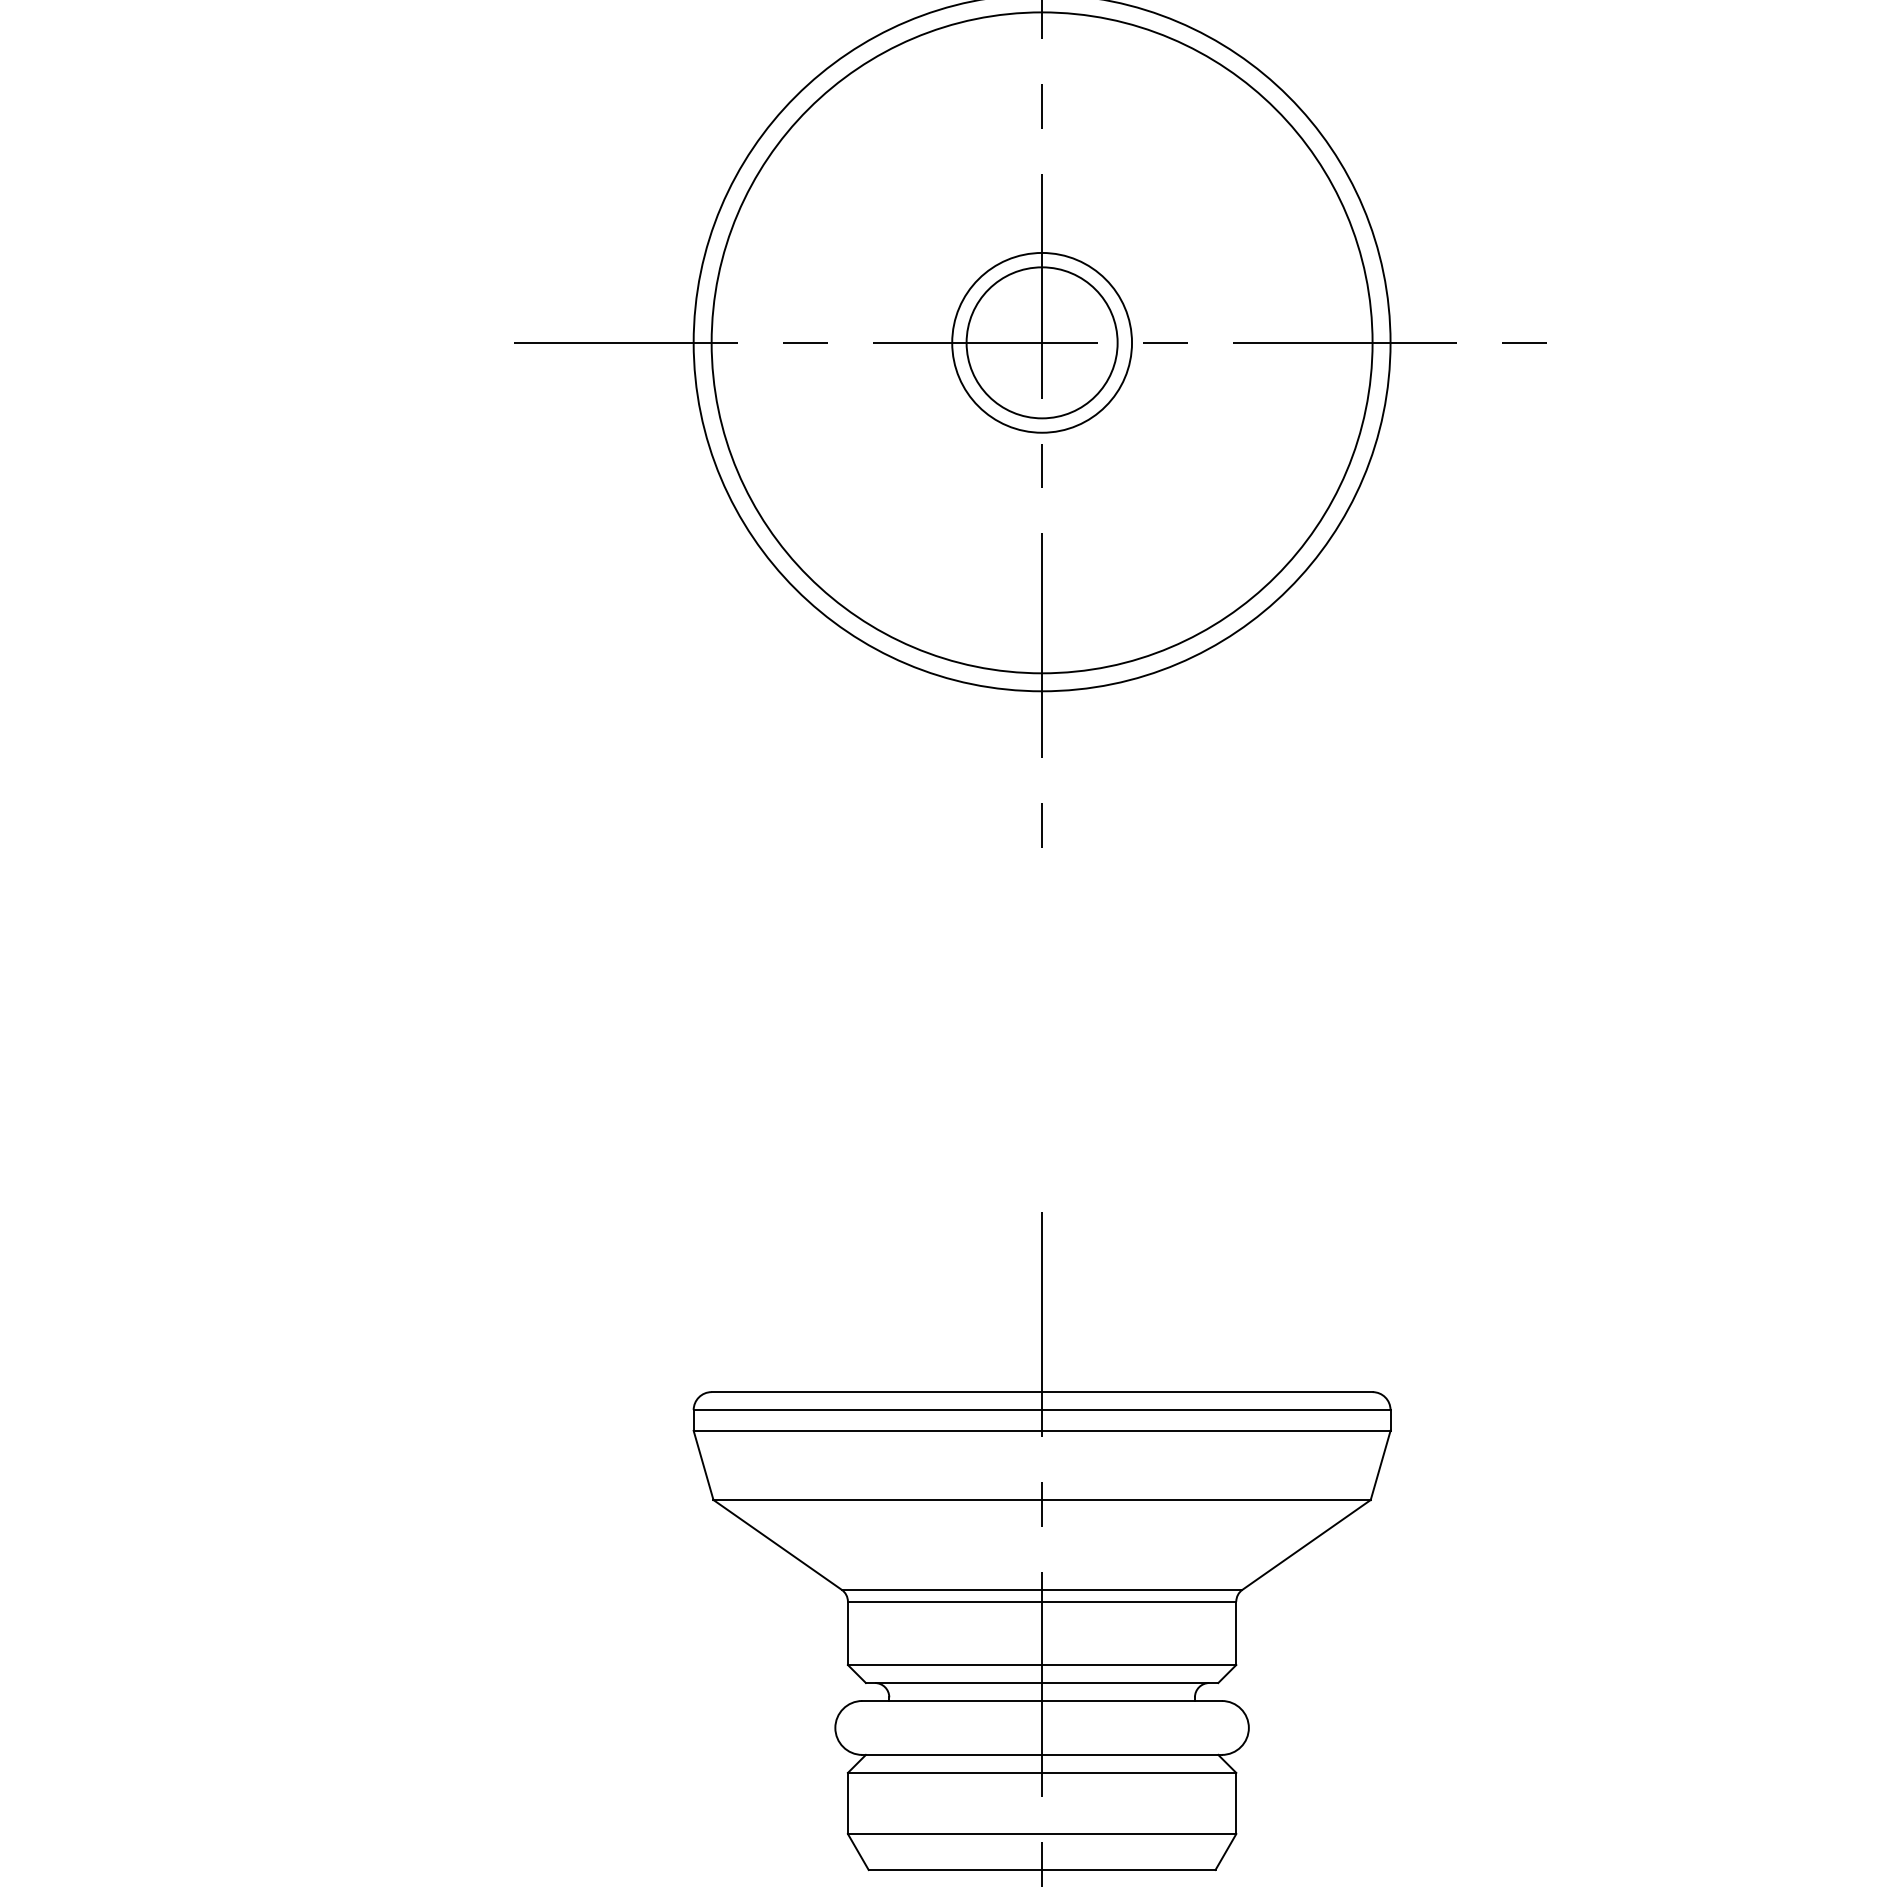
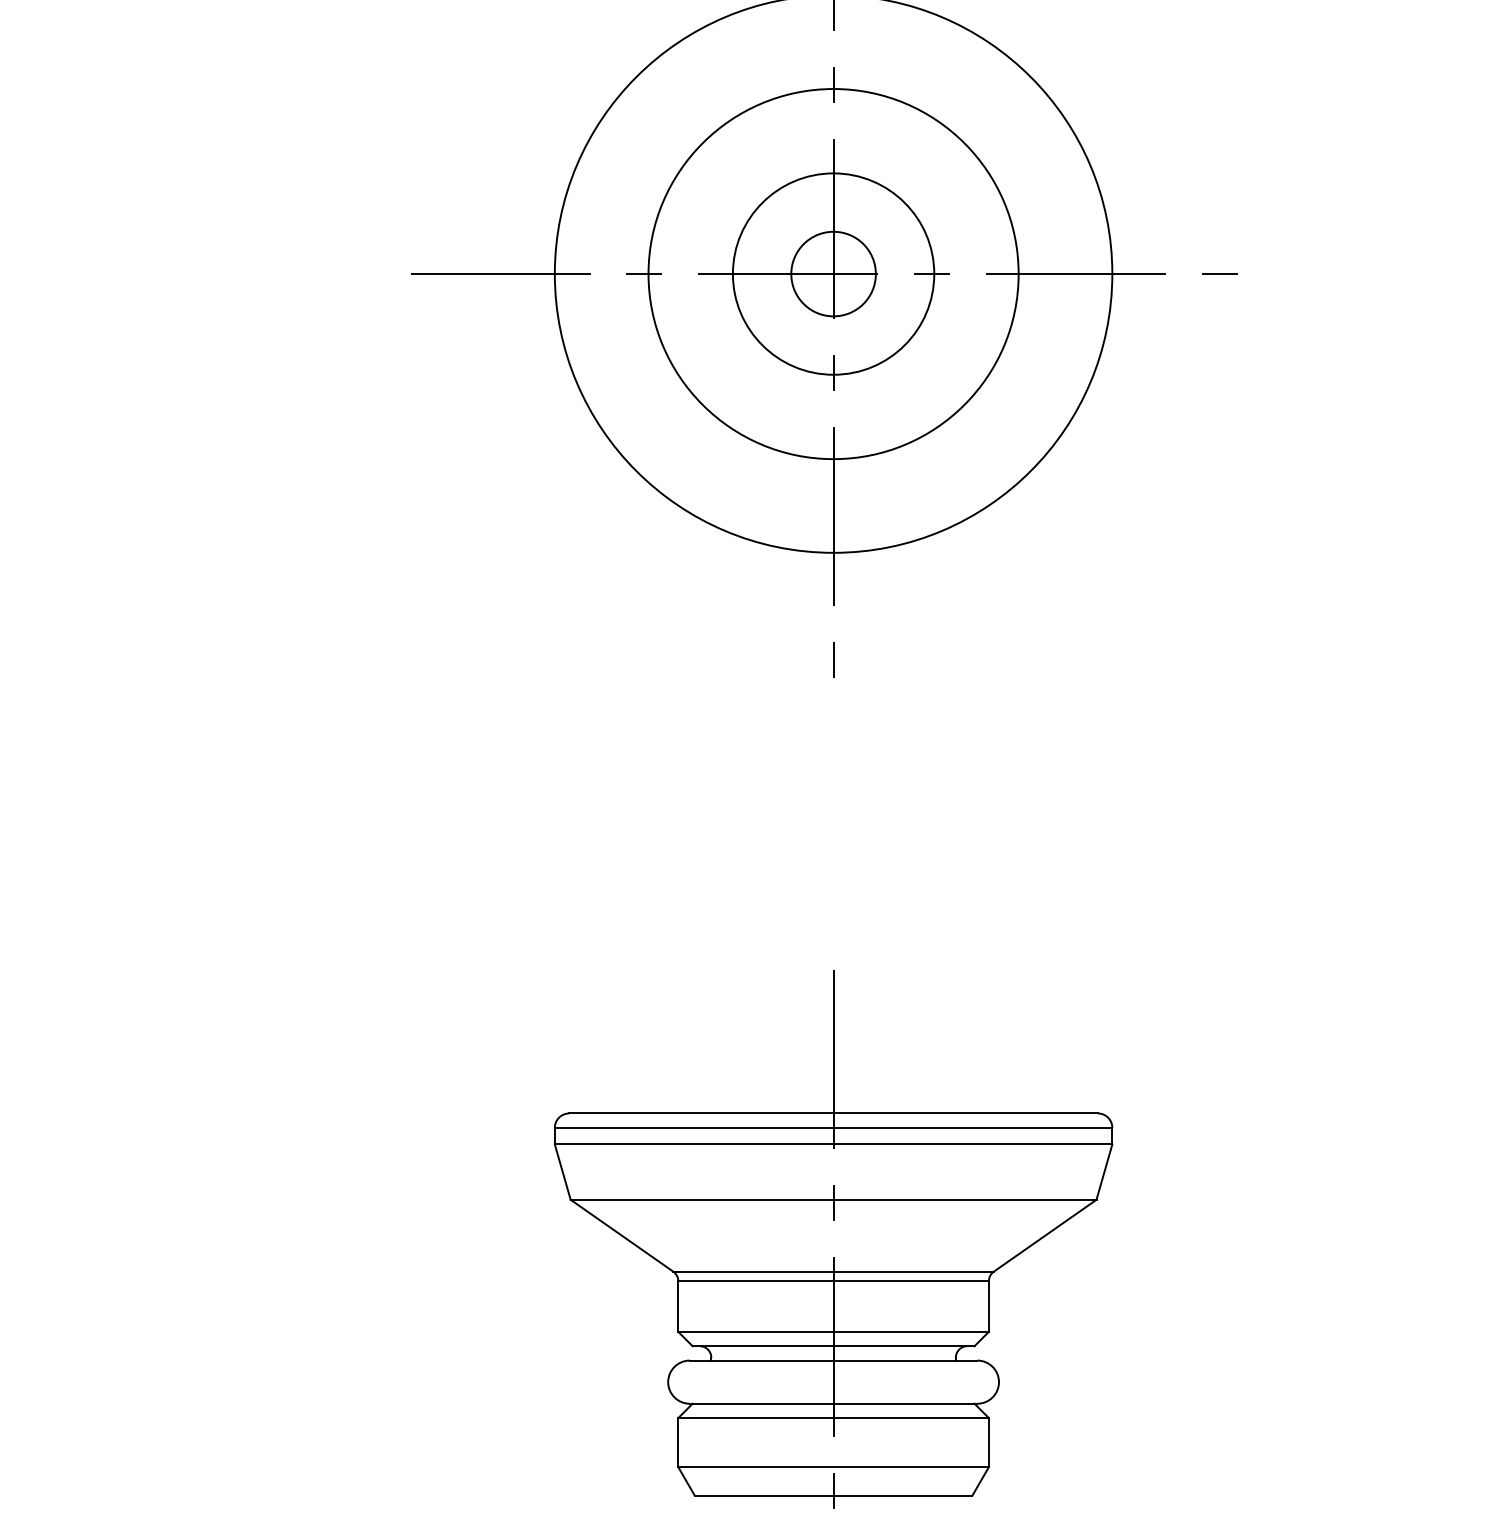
circle: (1041, 342) -> (833, 273), size x0.7
circle: (1041, 342) -> (833, 273), size x0.7
circle: (1042, 342) -> (833, 273), size x1.4

